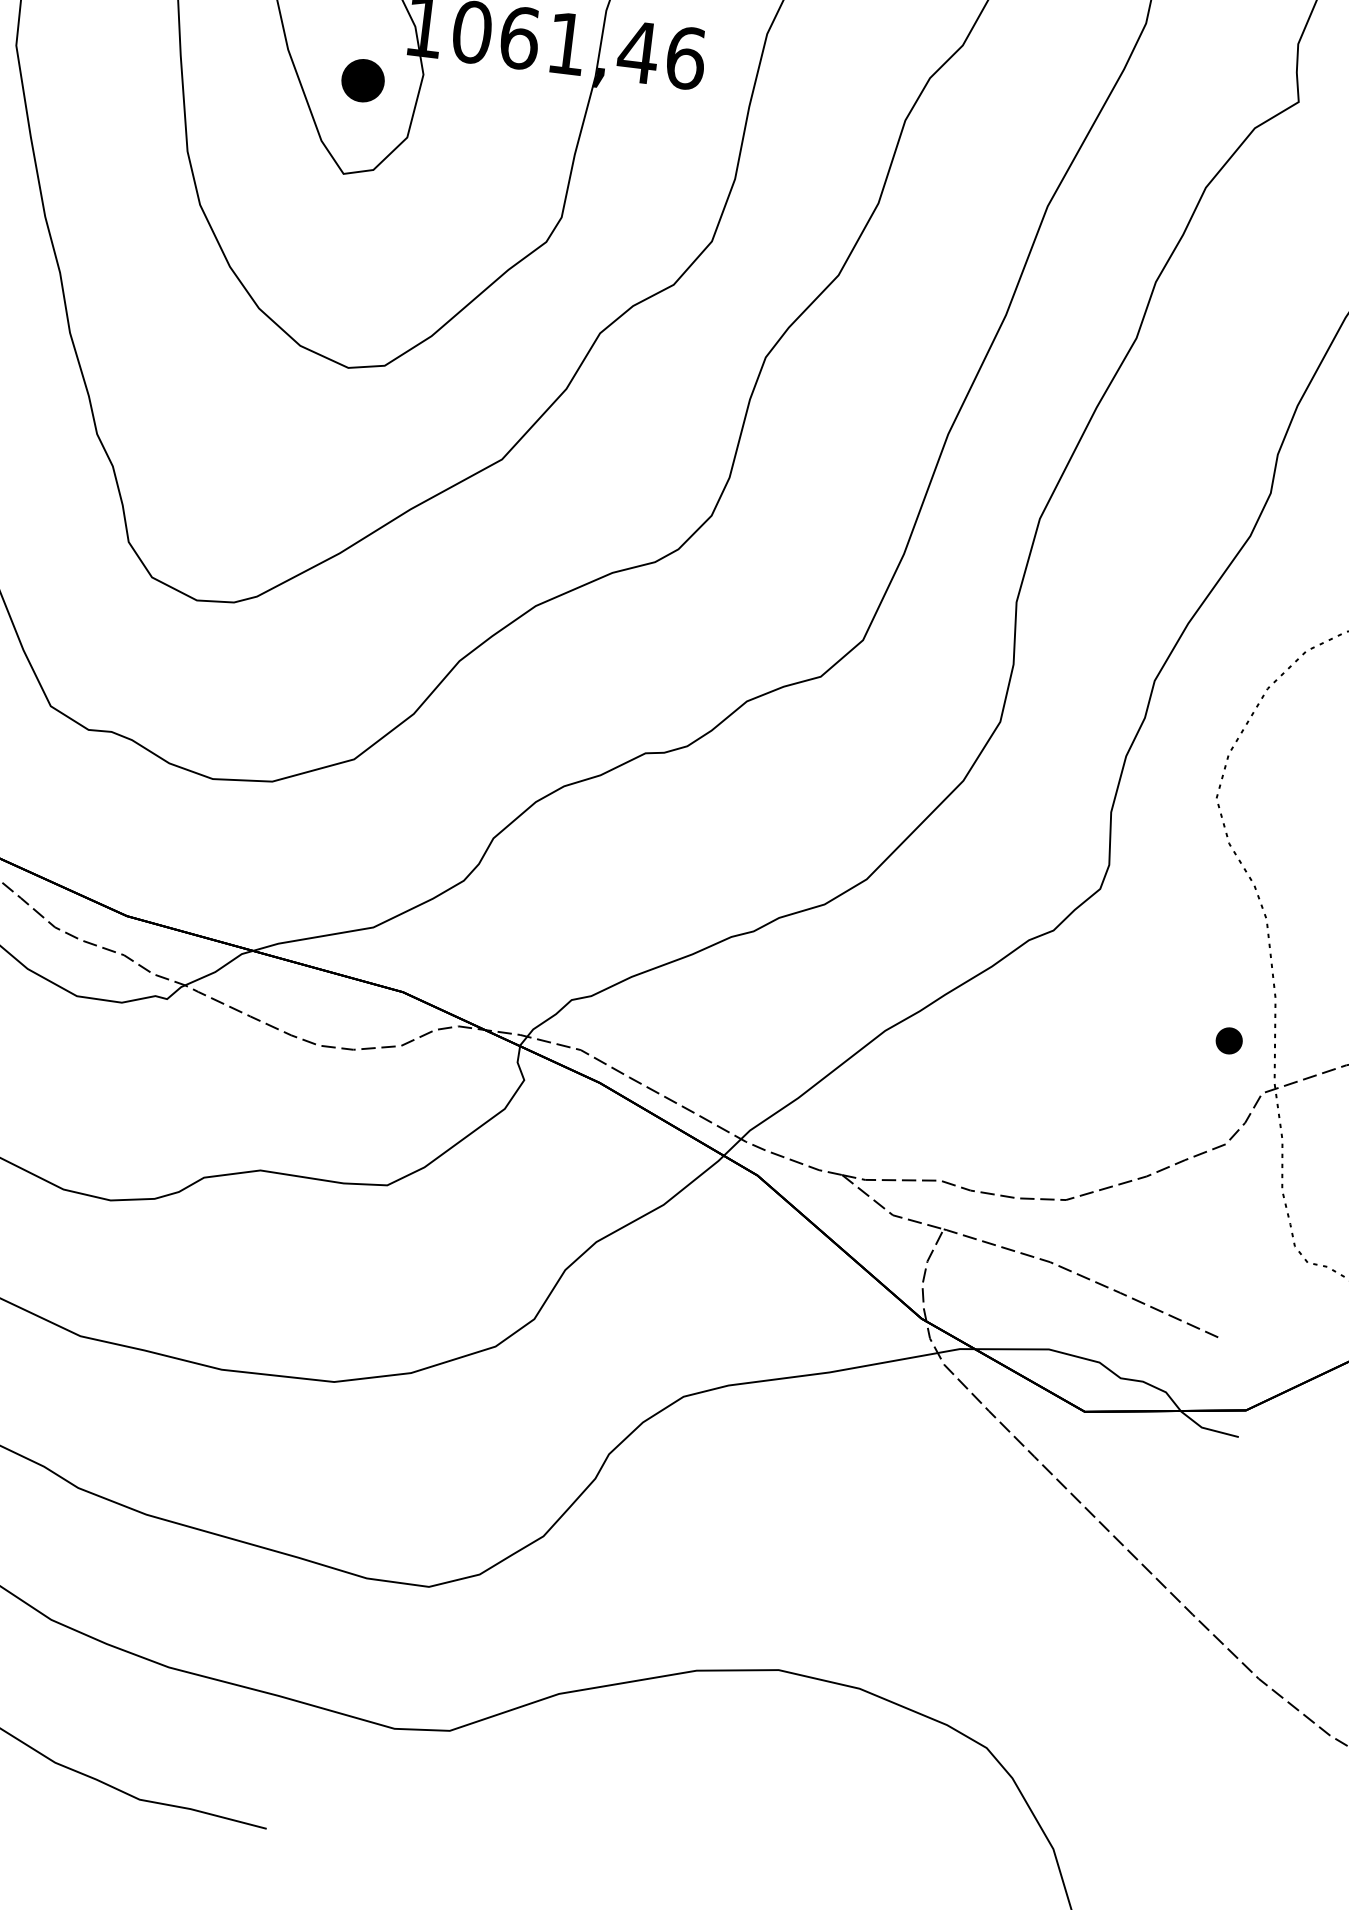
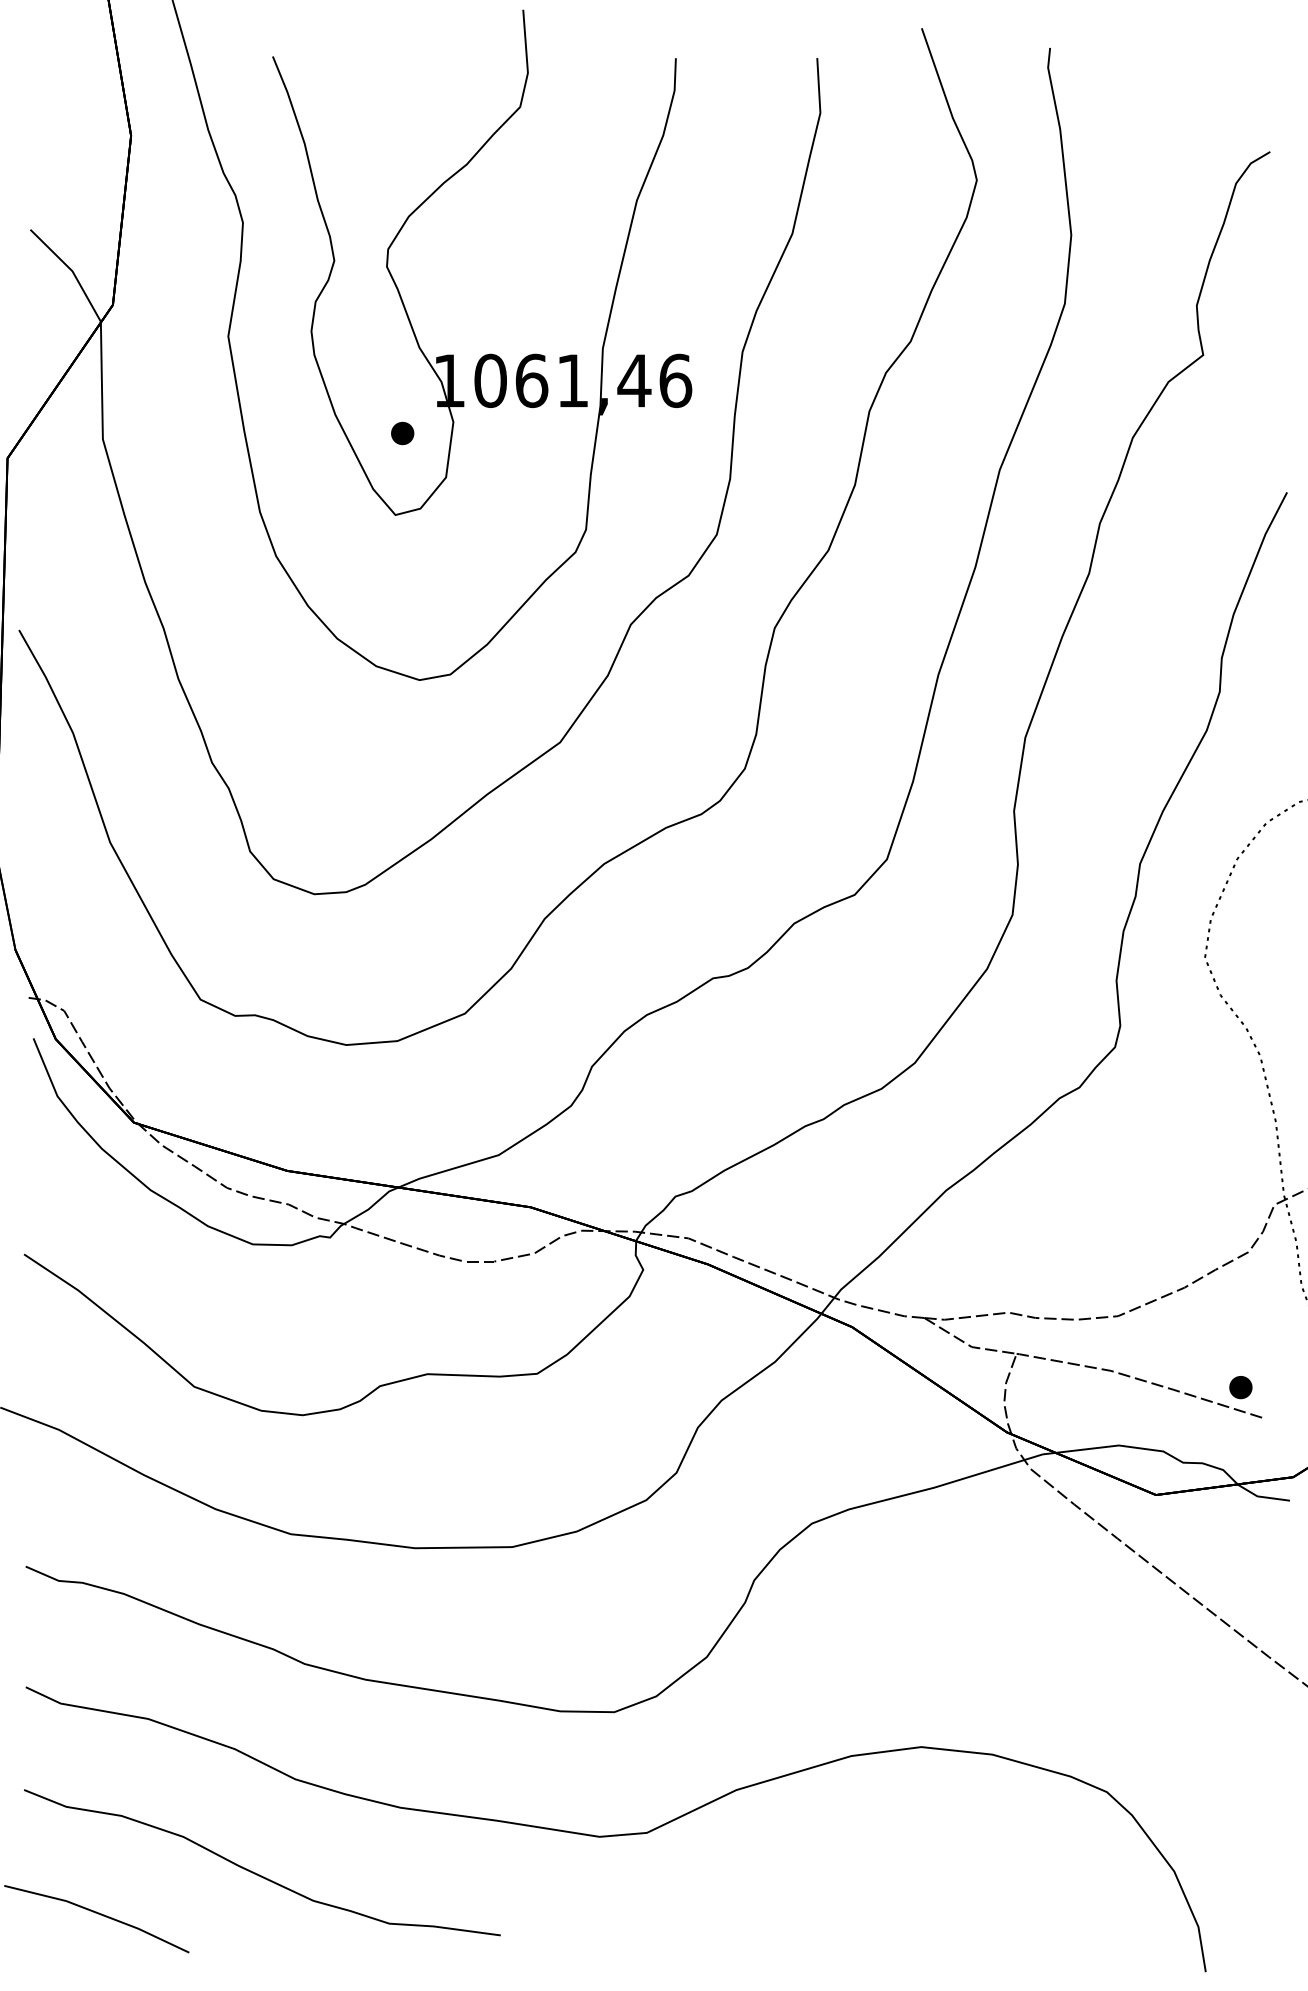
part: (363, 80) -> (402, 433), size x0.62
part: (1228, 1040) -> (1240, 1387), moved

